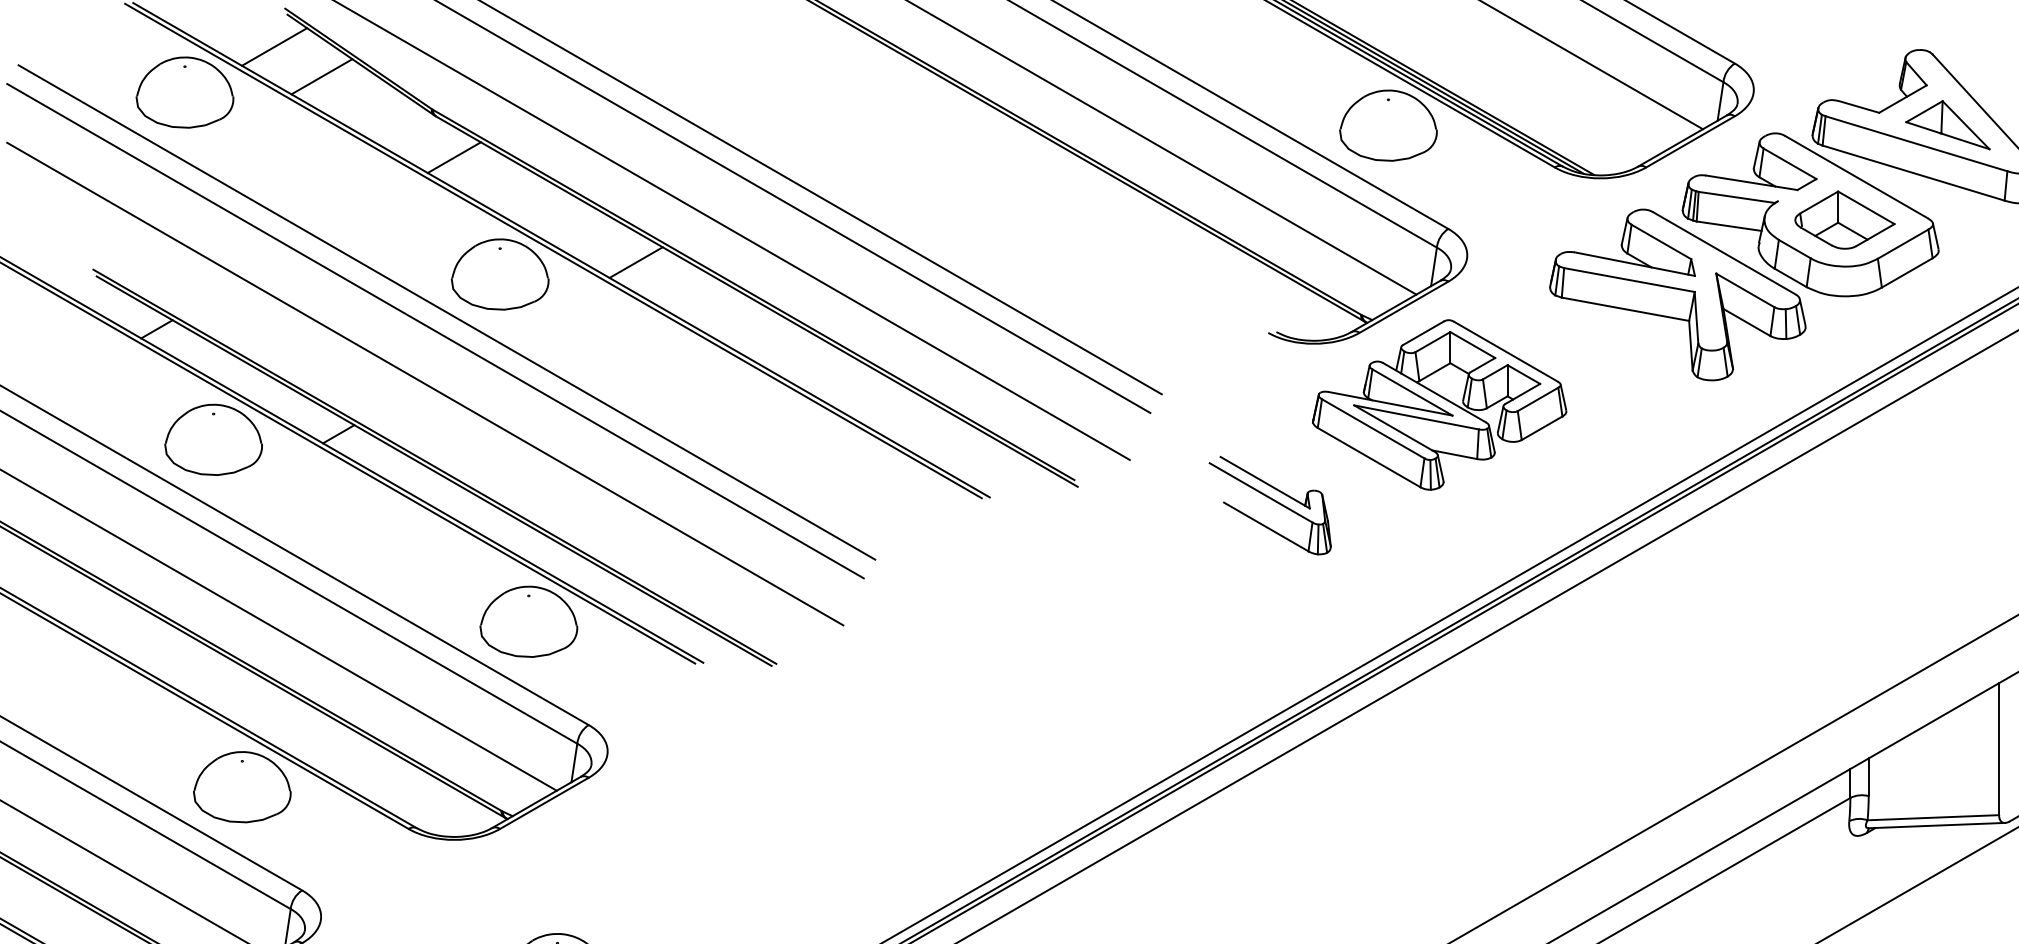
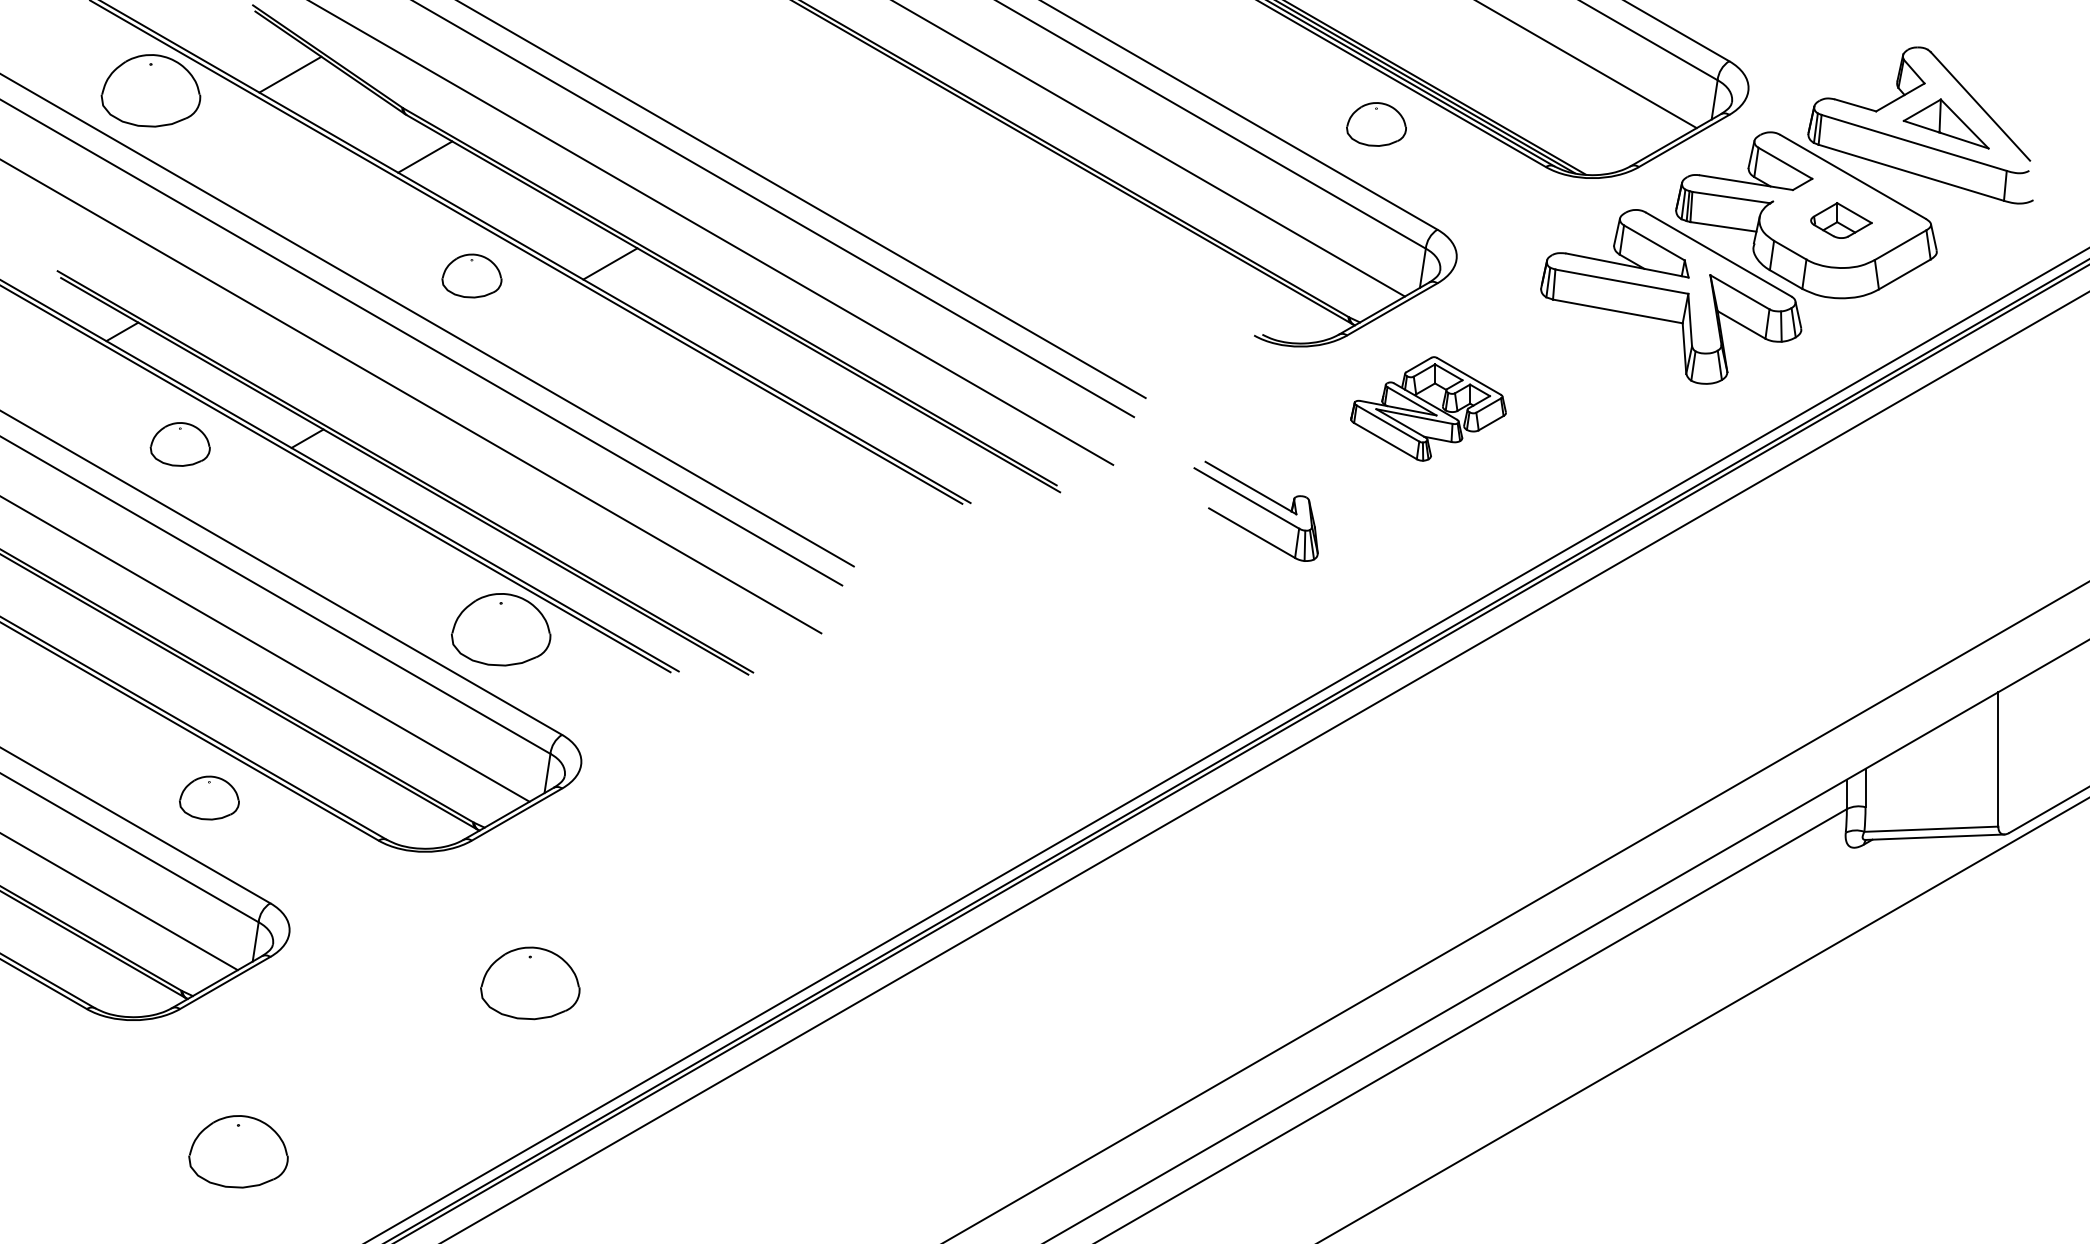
line: (274, 47) -> (242, 44), removed
part: (1388, 125) -> (1376, 124), size x0.6
part: (1845, 219) -> (1841, 220), size x0.6
part: (499, 273) -> (471, 275), size x0.6
part: (1439, 404) -> (1428, 408), size x0.6
part: (213, 439) -> (180, 444), size x0.6
part: (242, 786) -> (209, 797), size x0.6

